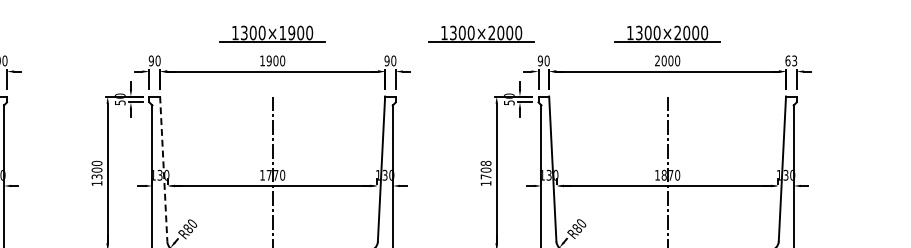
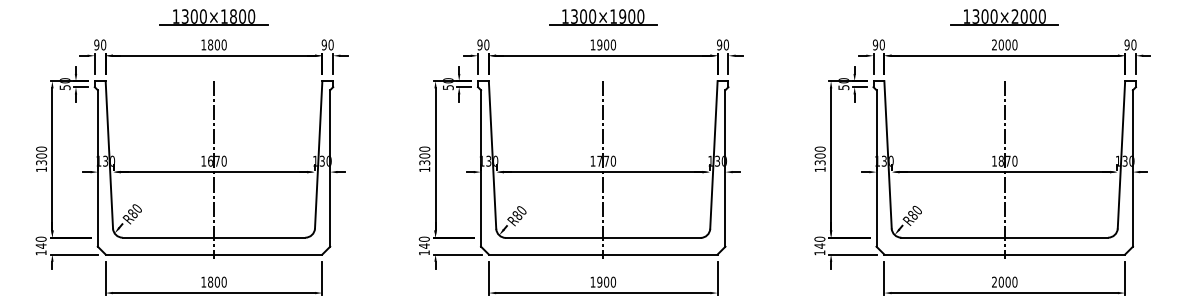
part: (481, 33) -> (815, 17), removed
text: (791, 60) -> (1130, 44), 63 -> 90
line: (163, 168) -> (492, 154), dashed -> solid
text: (485, 169) -> (819, 155), 1708 -> 1300

